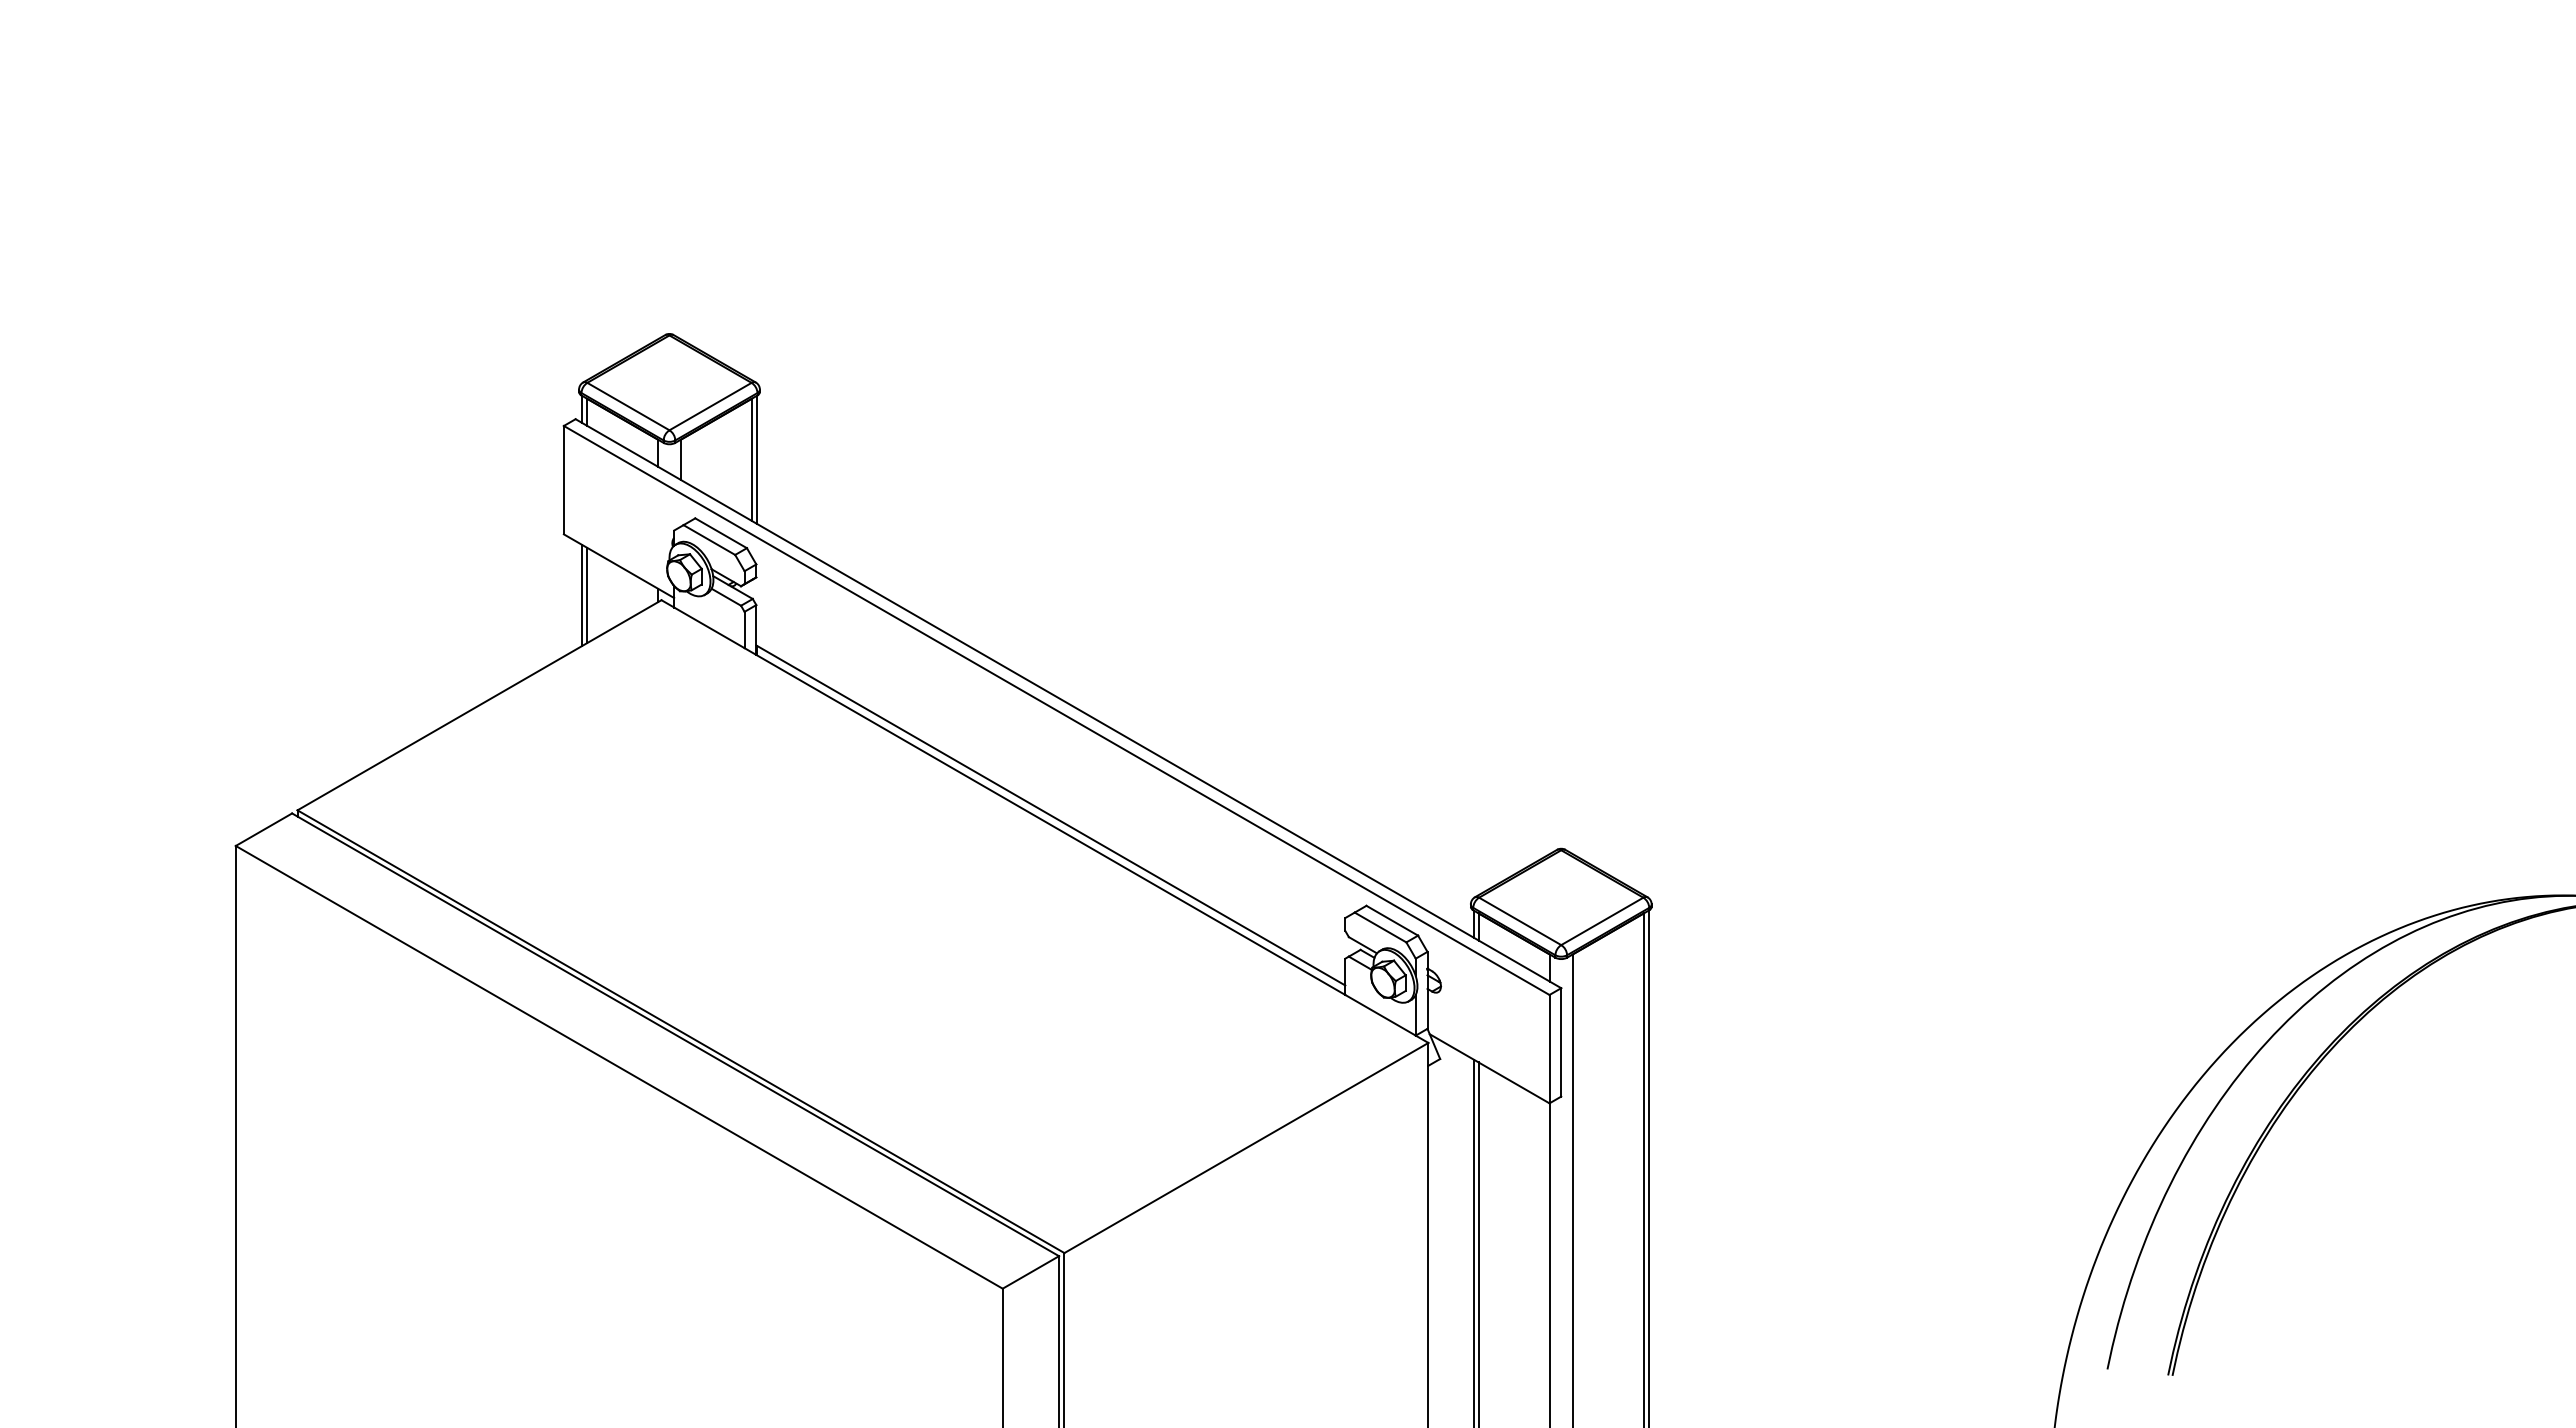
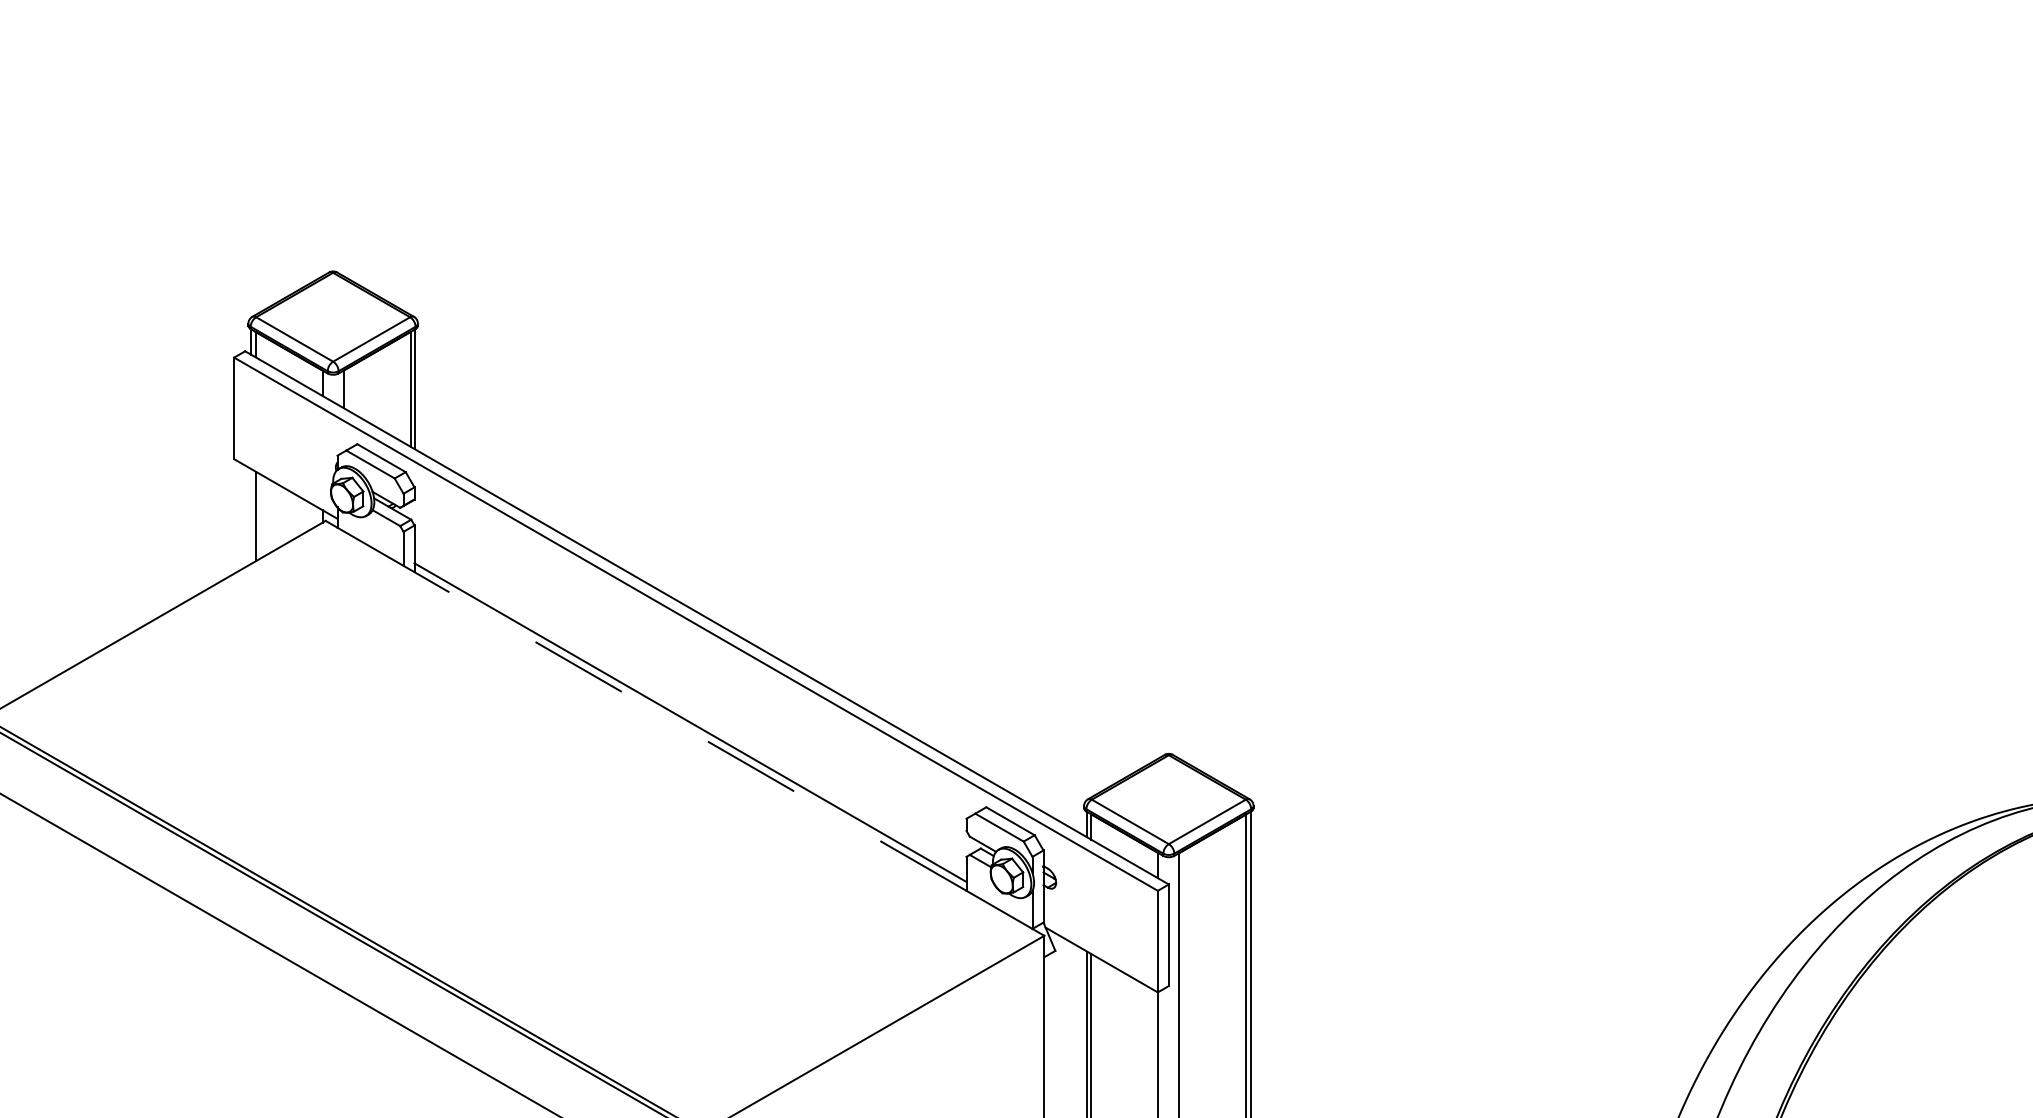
line: (582, 594) -> (251, 515), removed
line: (1044, 821) -> (684, 728), solid -> dashed

